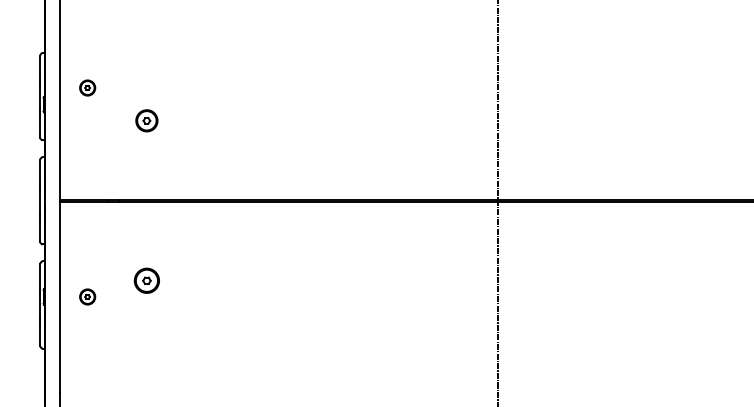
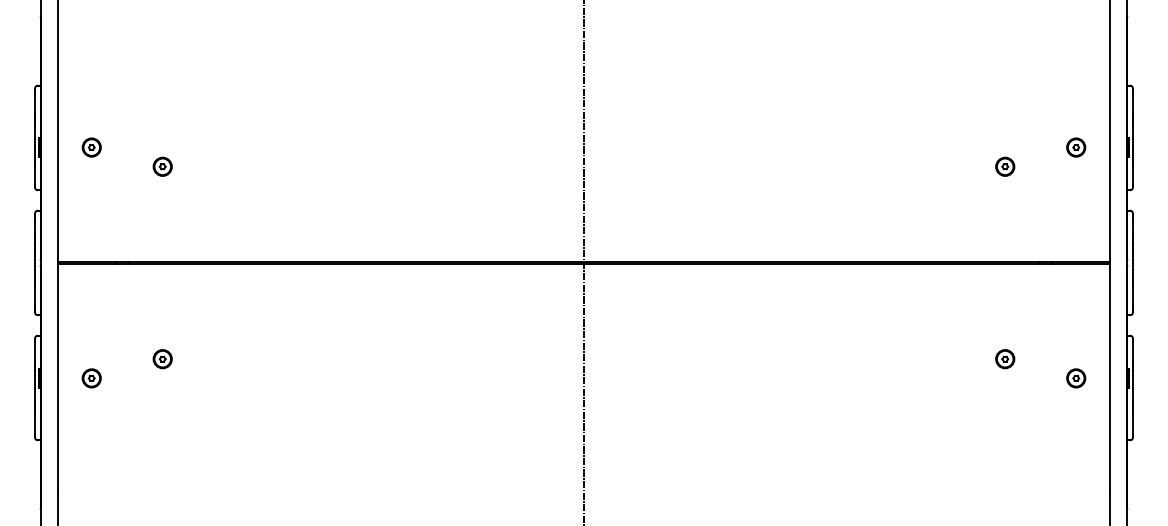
part: (87, 87) -> (91, 147), moved
part: (146, 120) -> (162, 166), size x0.71
part: (146, 281) -> (162, 359), size x0.62

